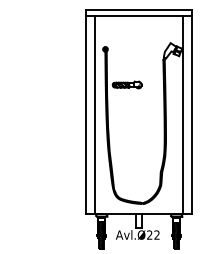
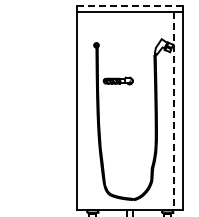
line: (139, 9) -> (130, 5), solid -> dashed
line: (94, 115) -> (85, 111), removed
line: (182, 115) -> (173, 111), solid -> dashed

